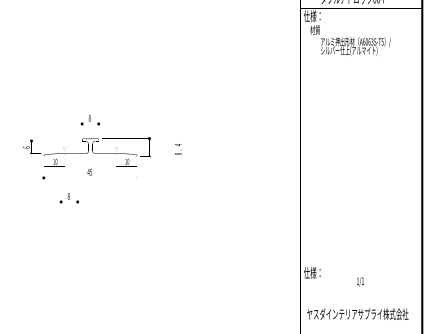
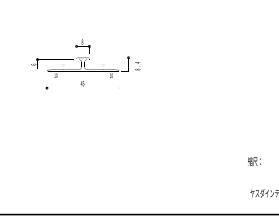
text: (178, 149) -> (137, 66), moved
part: (68, 198) -> (66, 104), removed
text: (310, 272) -> (253, 161), 仕様： -> 縮尺：

